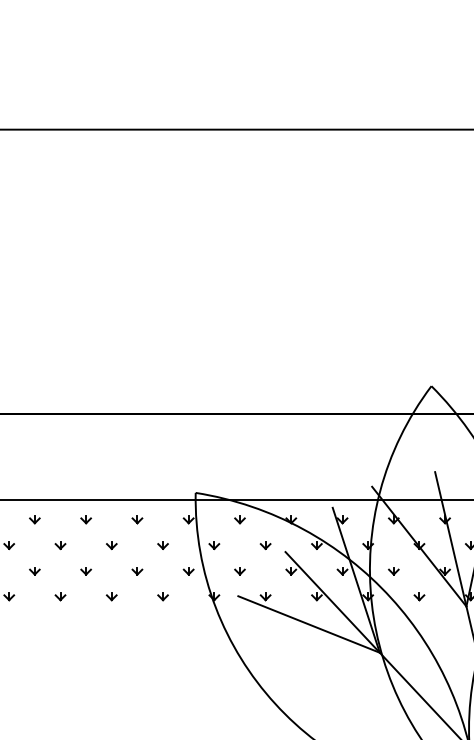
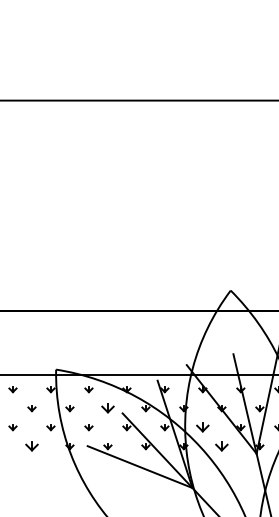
part: (265, 545) -> (107, 408), size x1.6
part: (393, 571) -> (202, 427), size x1.6
part: (162, 596) -> (31, 446), size x1.6
part: (419, 596) -> (221, 446), size x1.6

